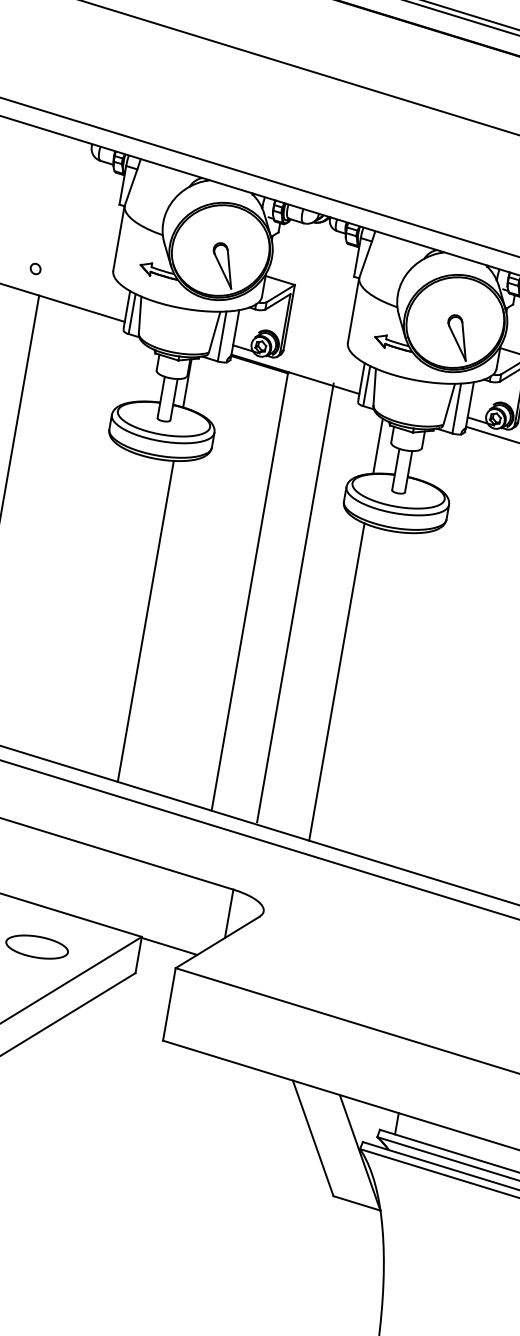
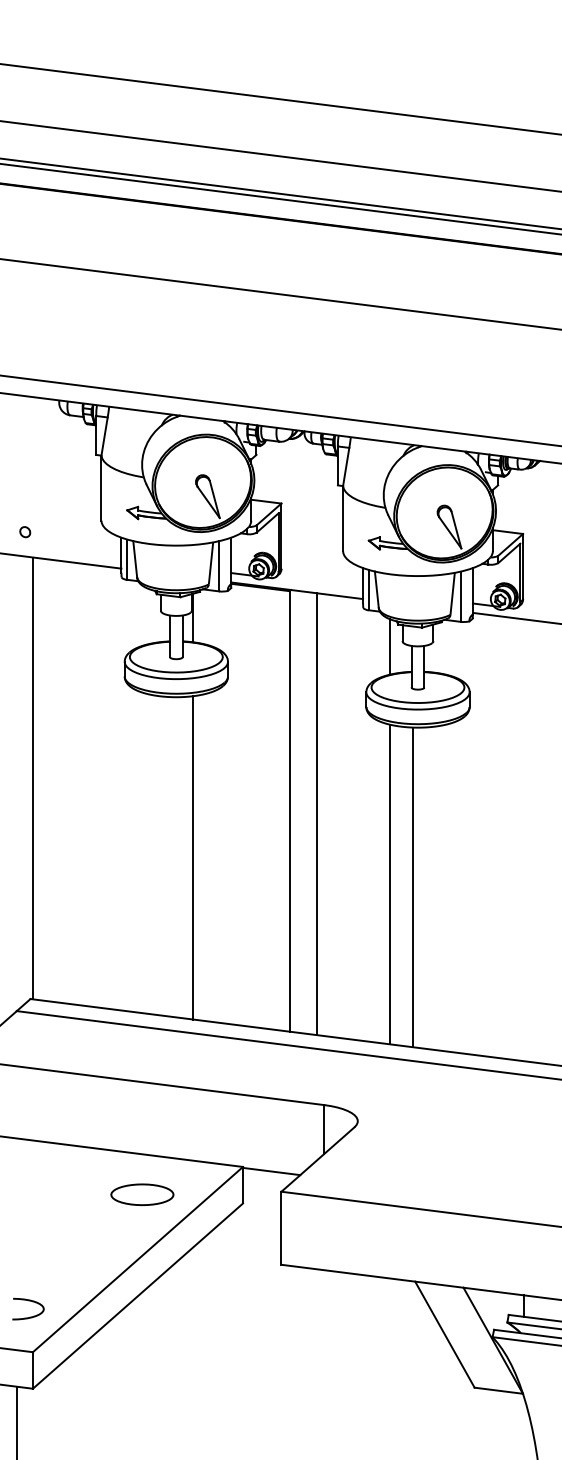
line: (295, 603) -> (317, 814), moved
line: (359, 689) -> (413, 887), added

